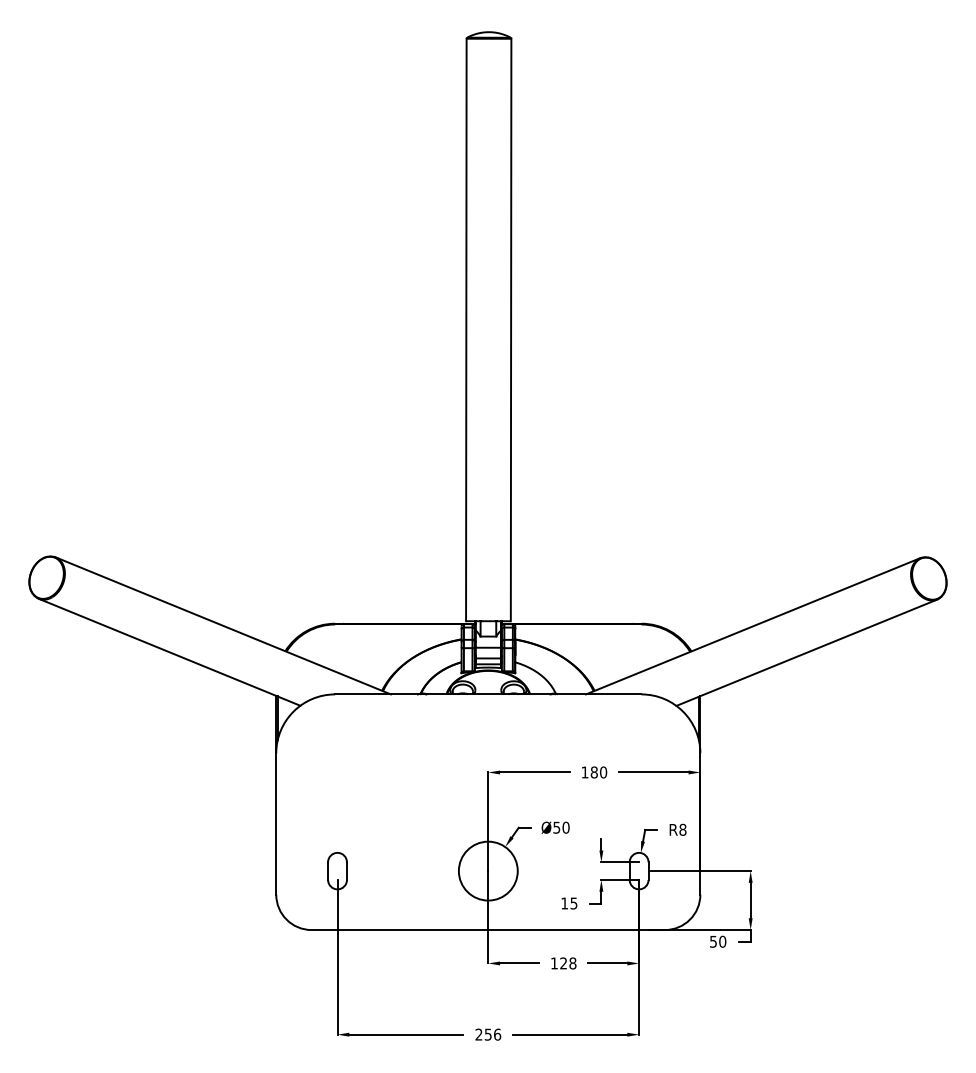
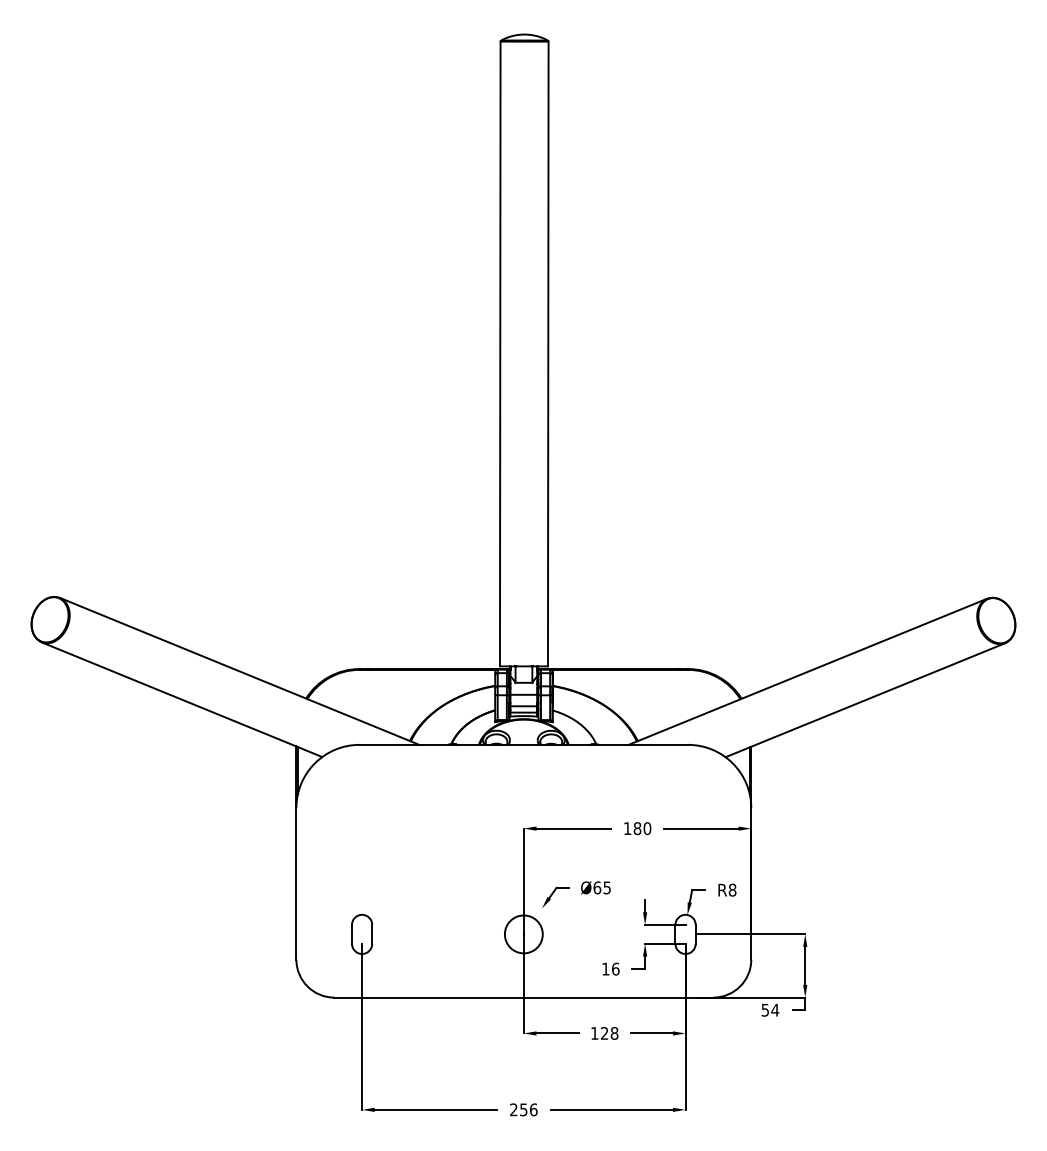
text: (561, 827) -> (602, 887), Ø50 -> Ø65
circle: (487, 870) -> (522, 933), size x0.6
text: (573, 903) -> (615, 969), 15 -> 16
text: (722, 941) -> (775, 1009), 50 -> 54

